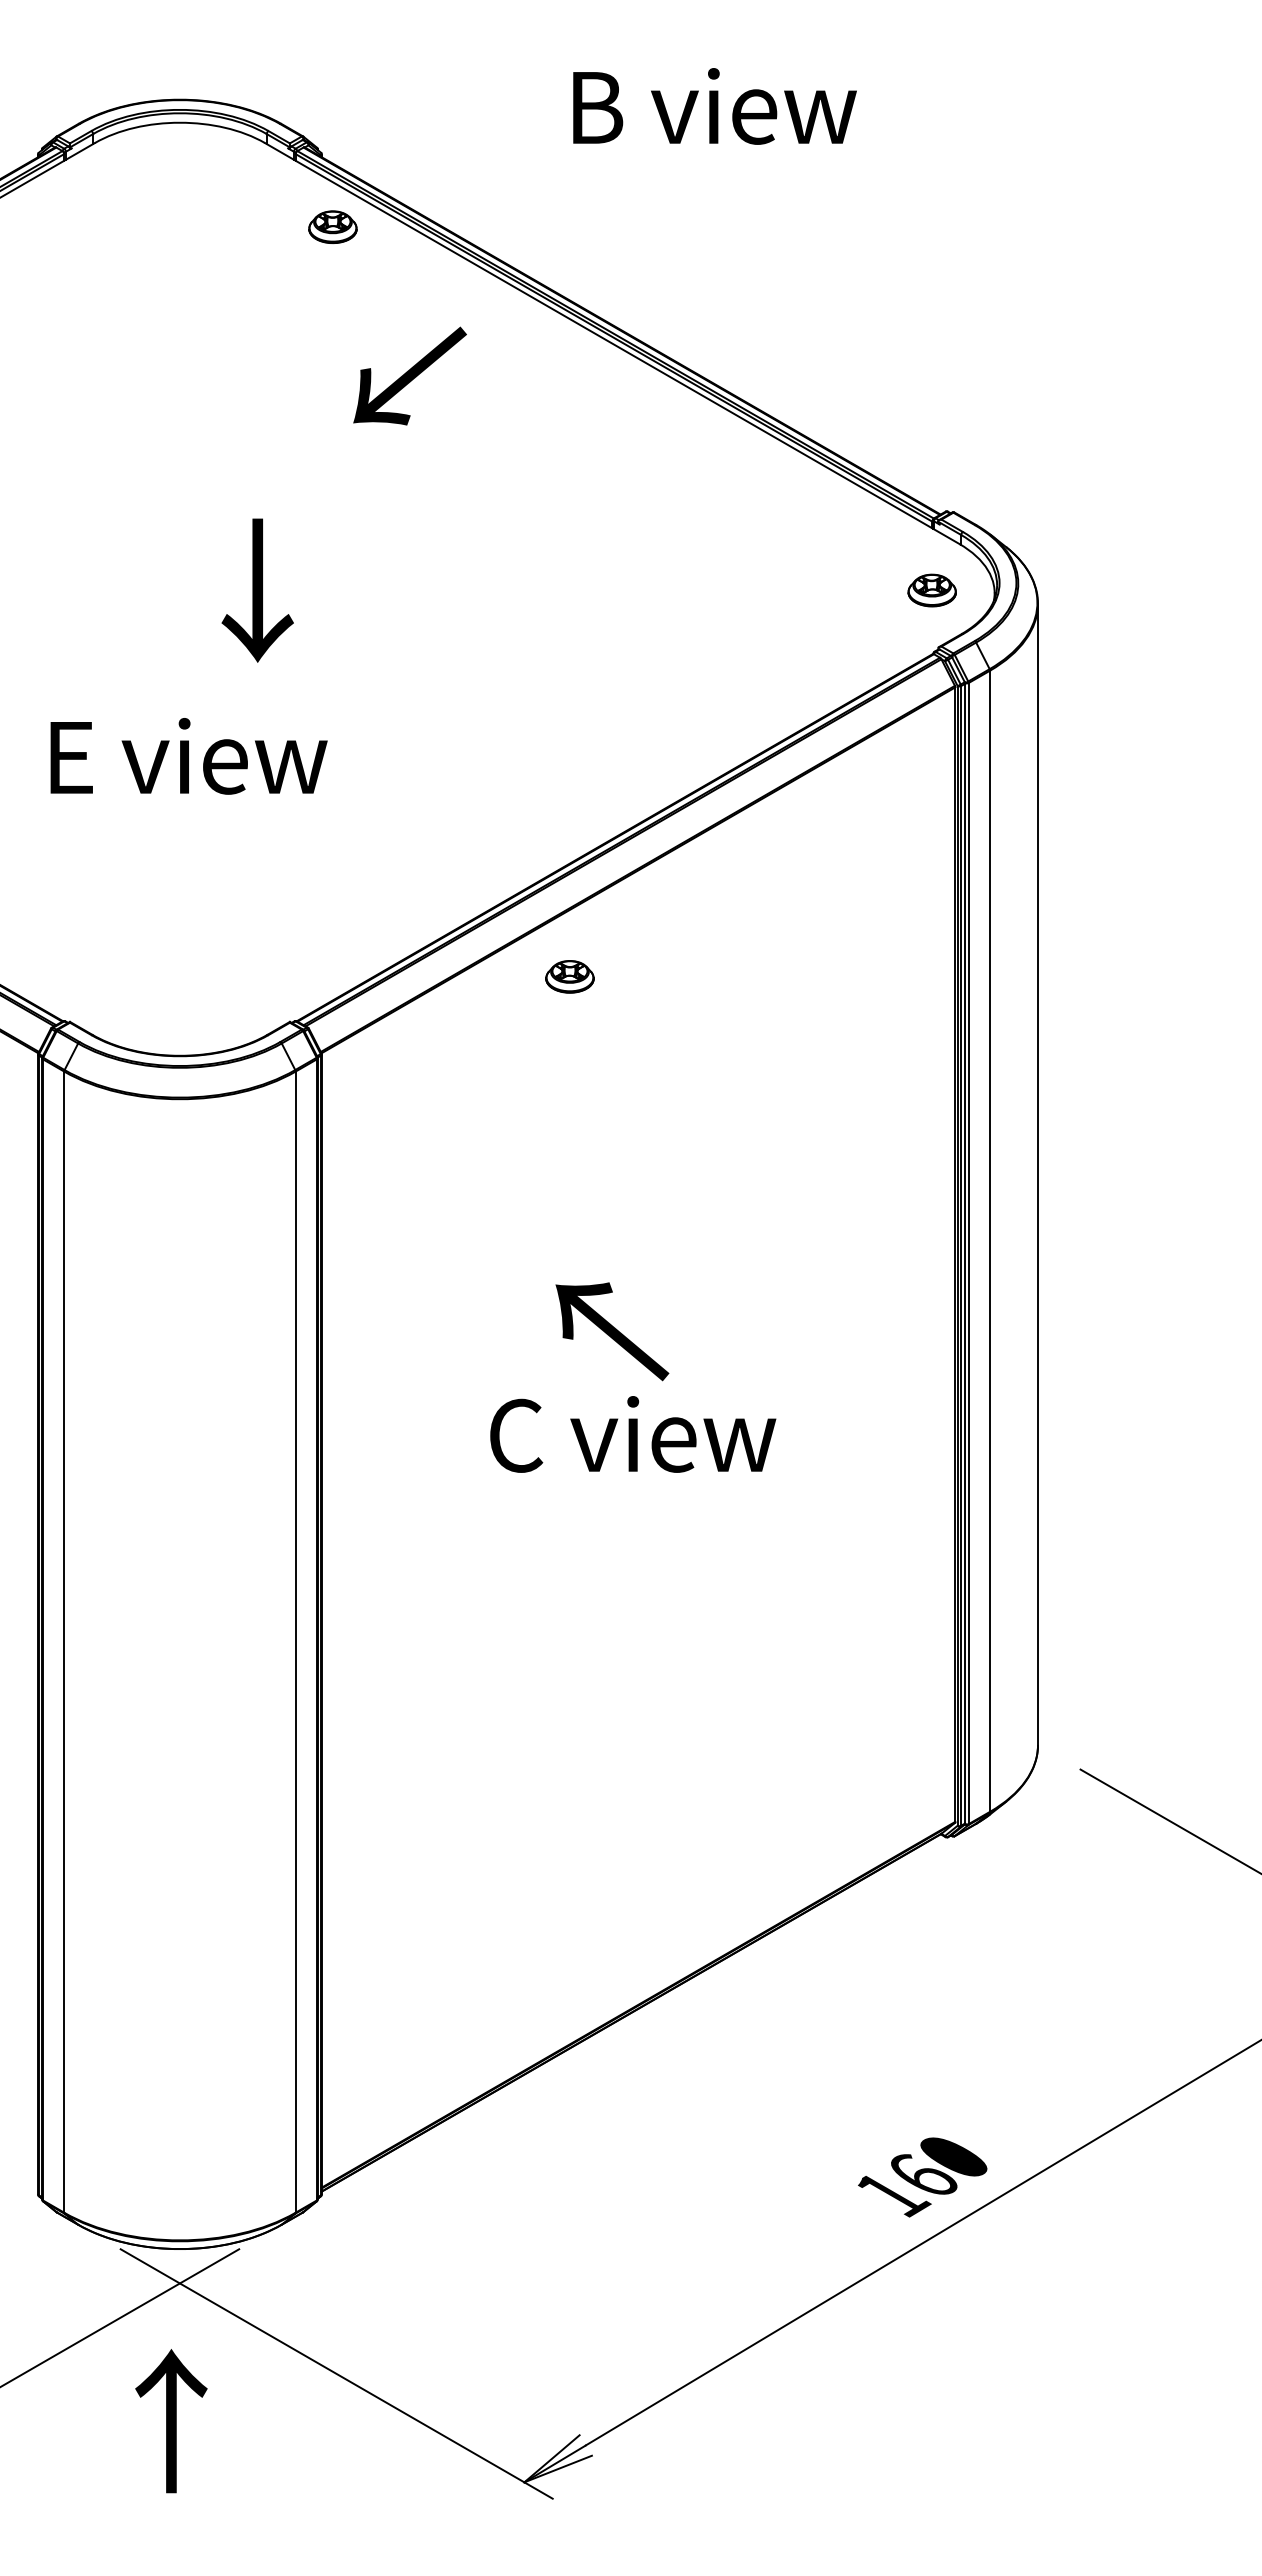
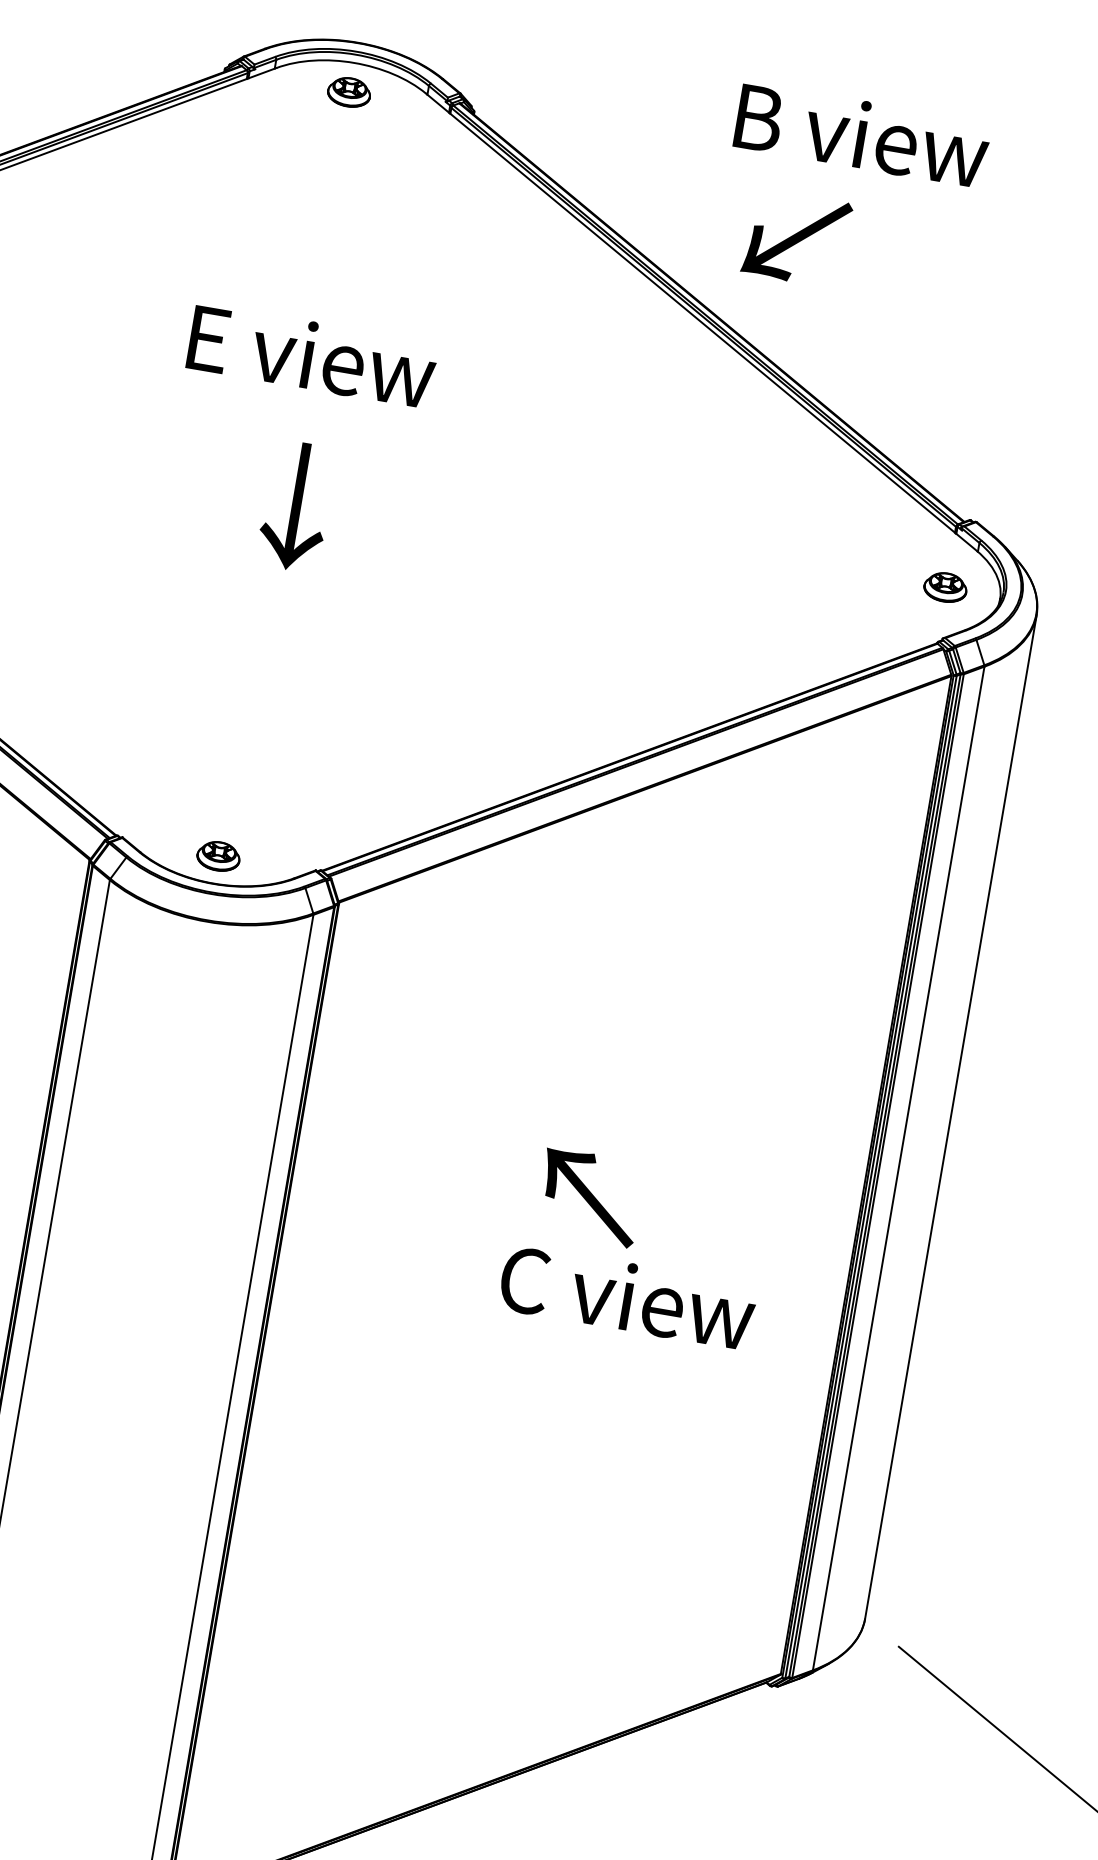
text: (714, 106) -> (862, 135), moved
part: (332, 226) -> (348, 91), moved
text: (409, 375) -> (796, 237), moved
text: (257, 590) -> (296, 506), moved
text: (188, 756) -> (311, 356), moved
part: (569, 976) -> (218, 856), moved
text: (612, 1331) -> (589, 1197), moved
text: (633, 1434) -> (628, 1297), moved

